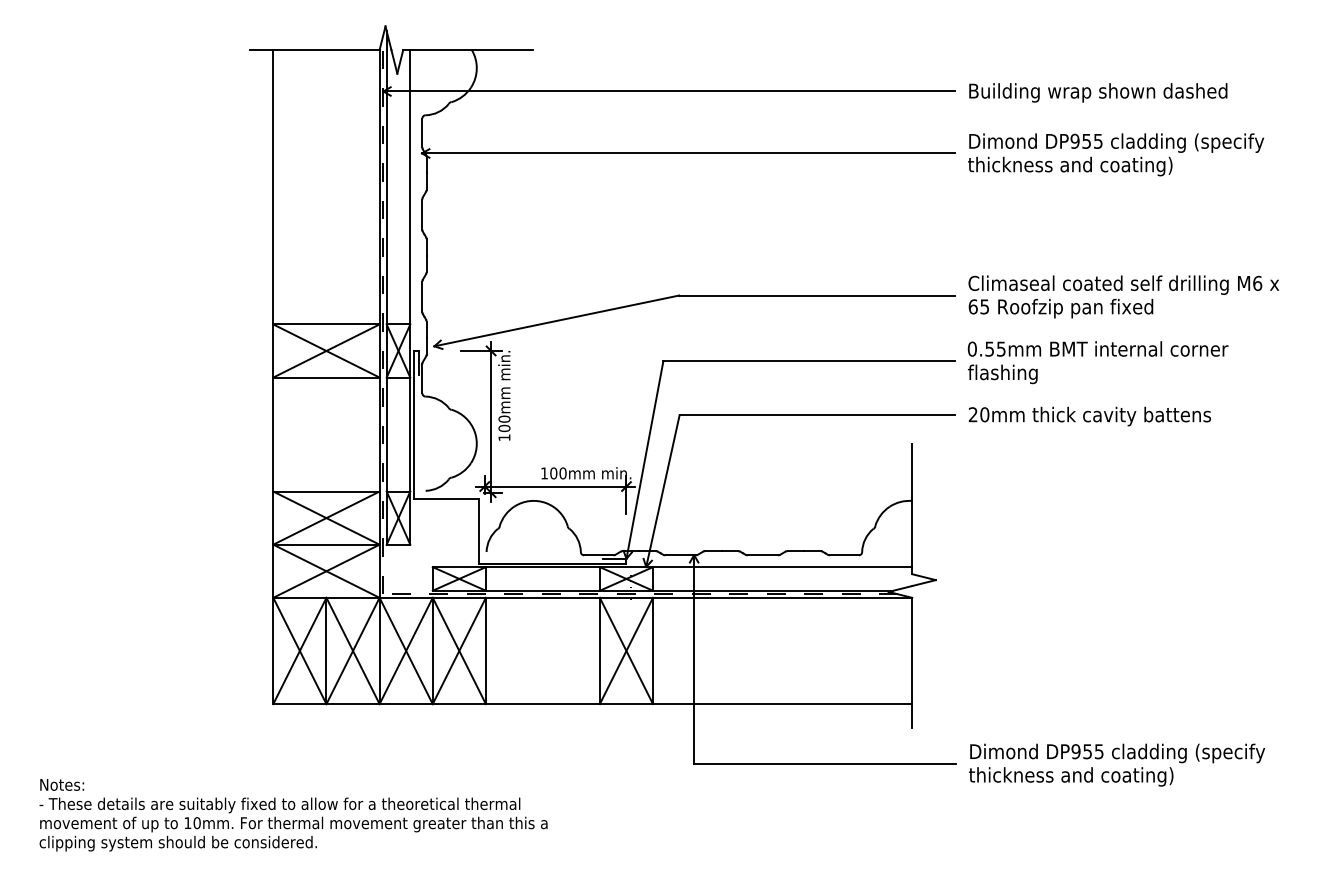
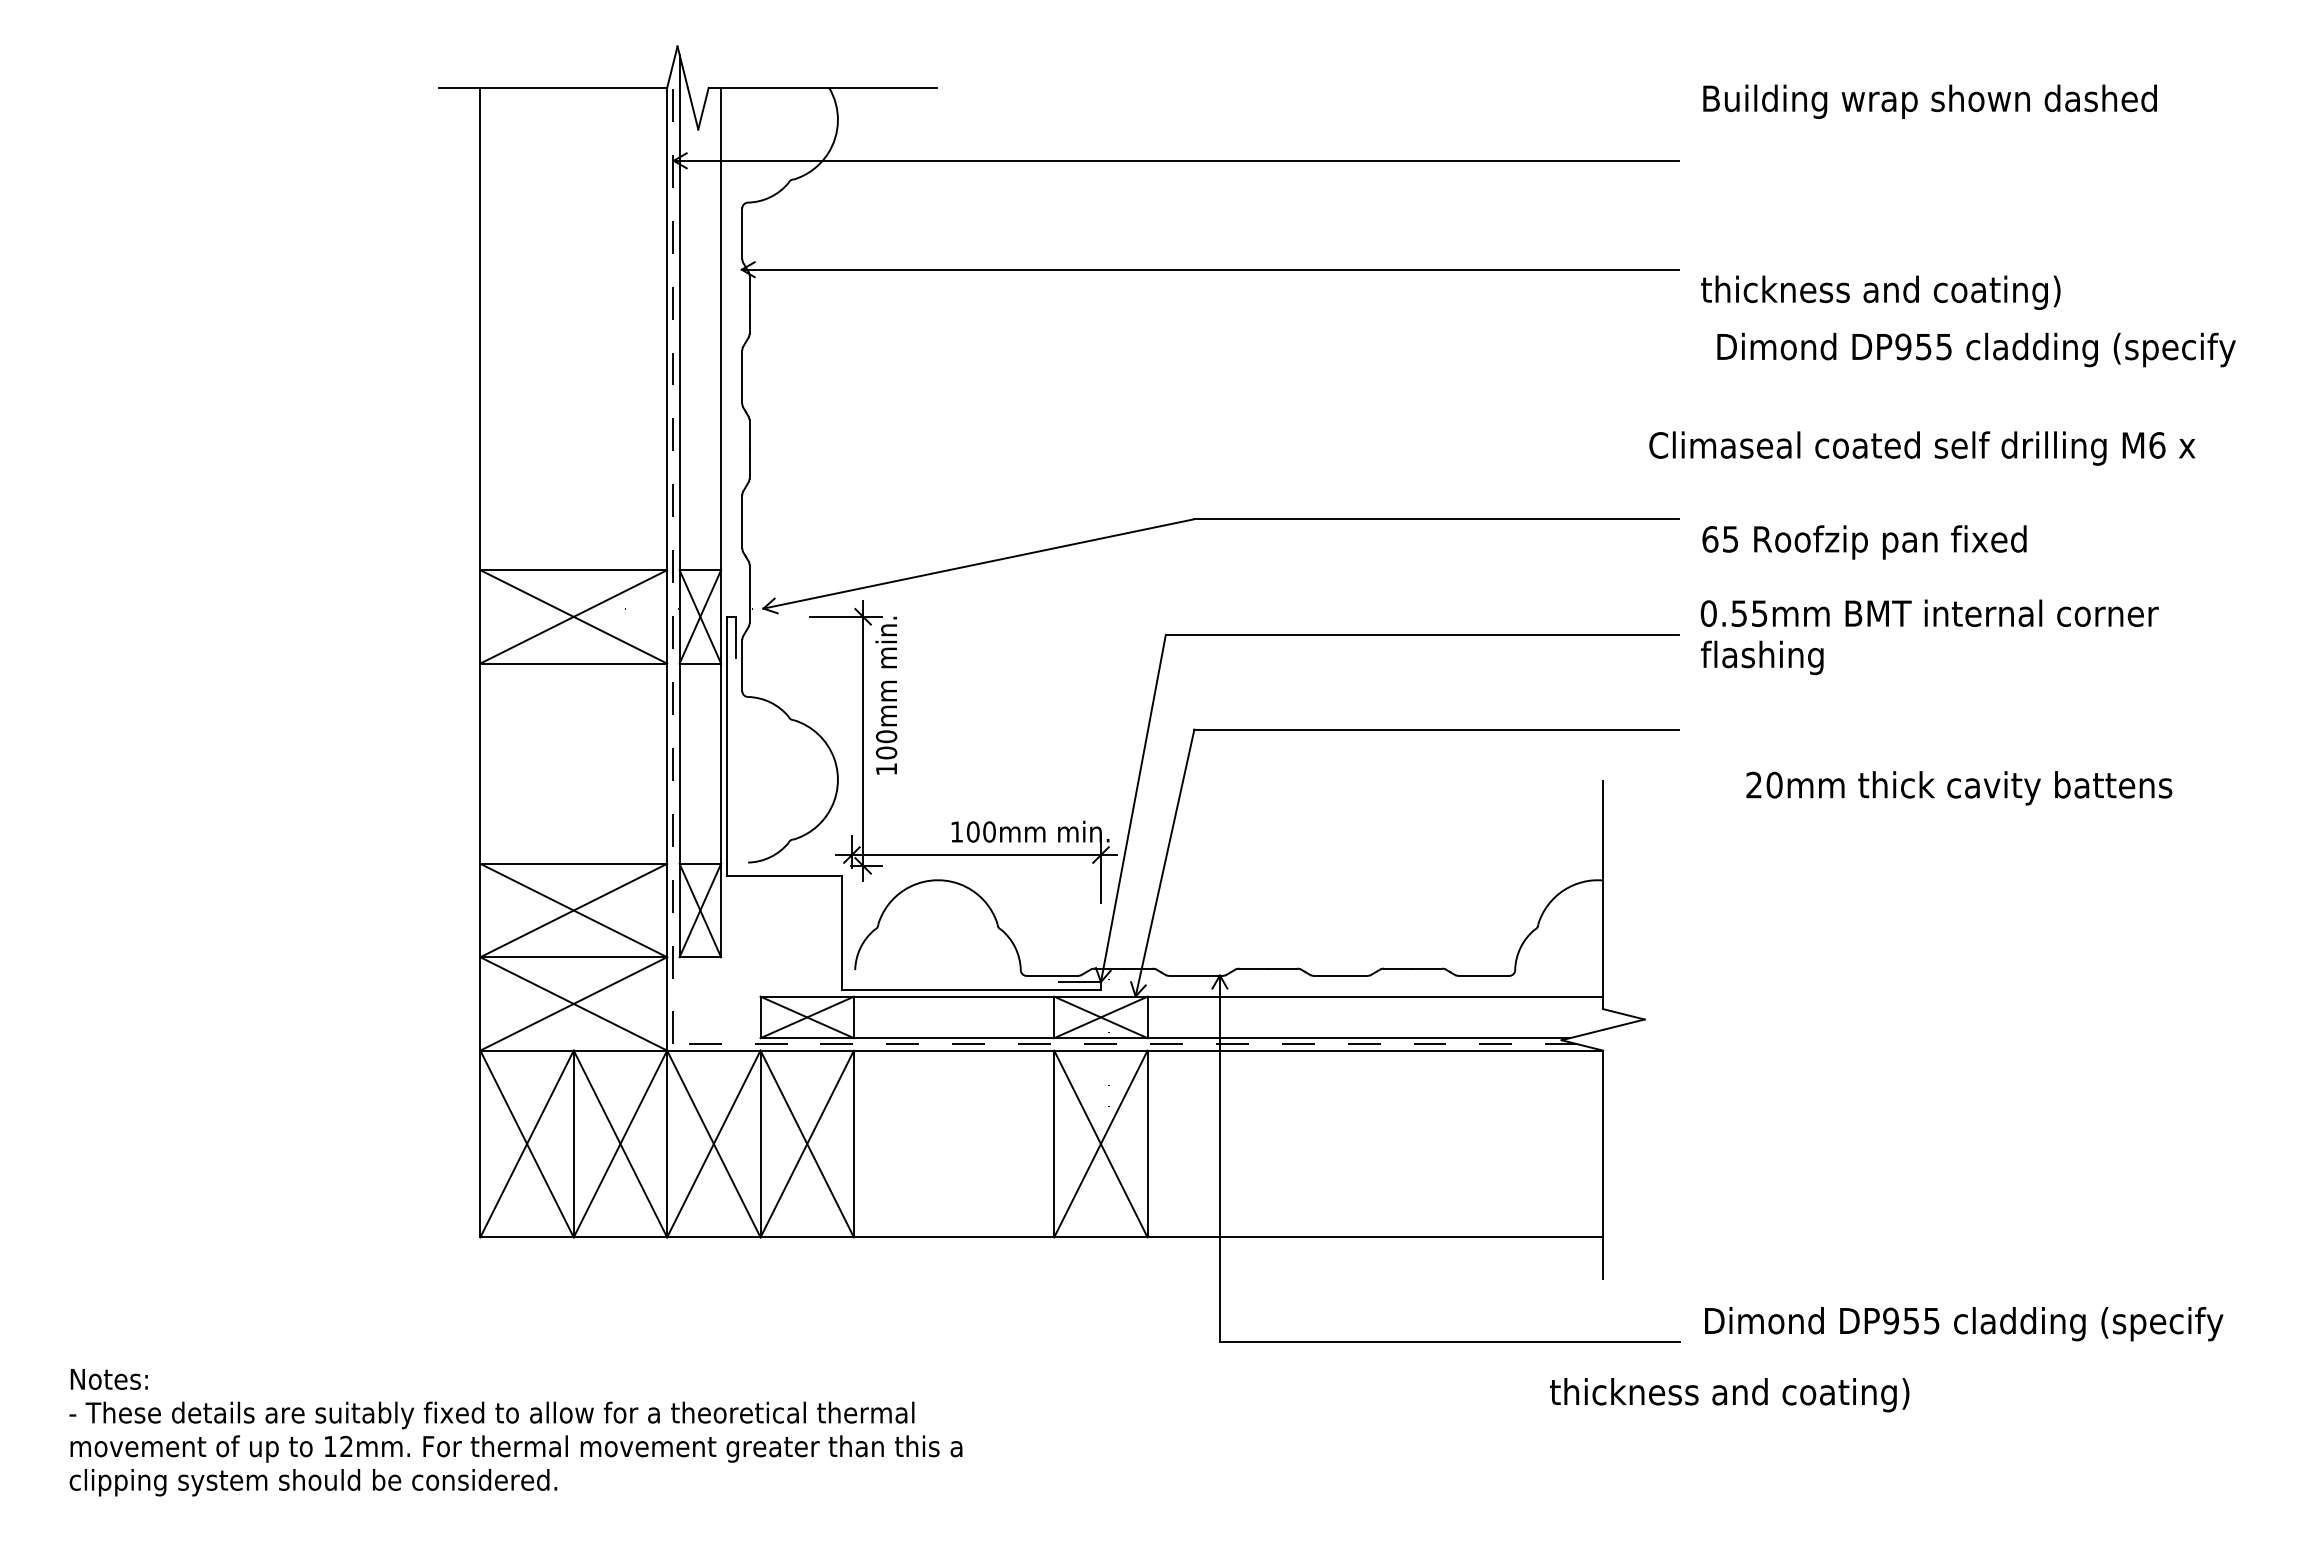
text: (1098, 92) -> (1930, 101), moved
text: (1116, 142) -> (1976, 348), moved
text: (1123, 284) -> (1921, 447), moved
text: (1089, 416) -> (1958, 788), moved
text: (1071, 776) -> (1730, 1394), moved
text: (196, 823) -> (345, 1447), 10mm. -> 12mm.

